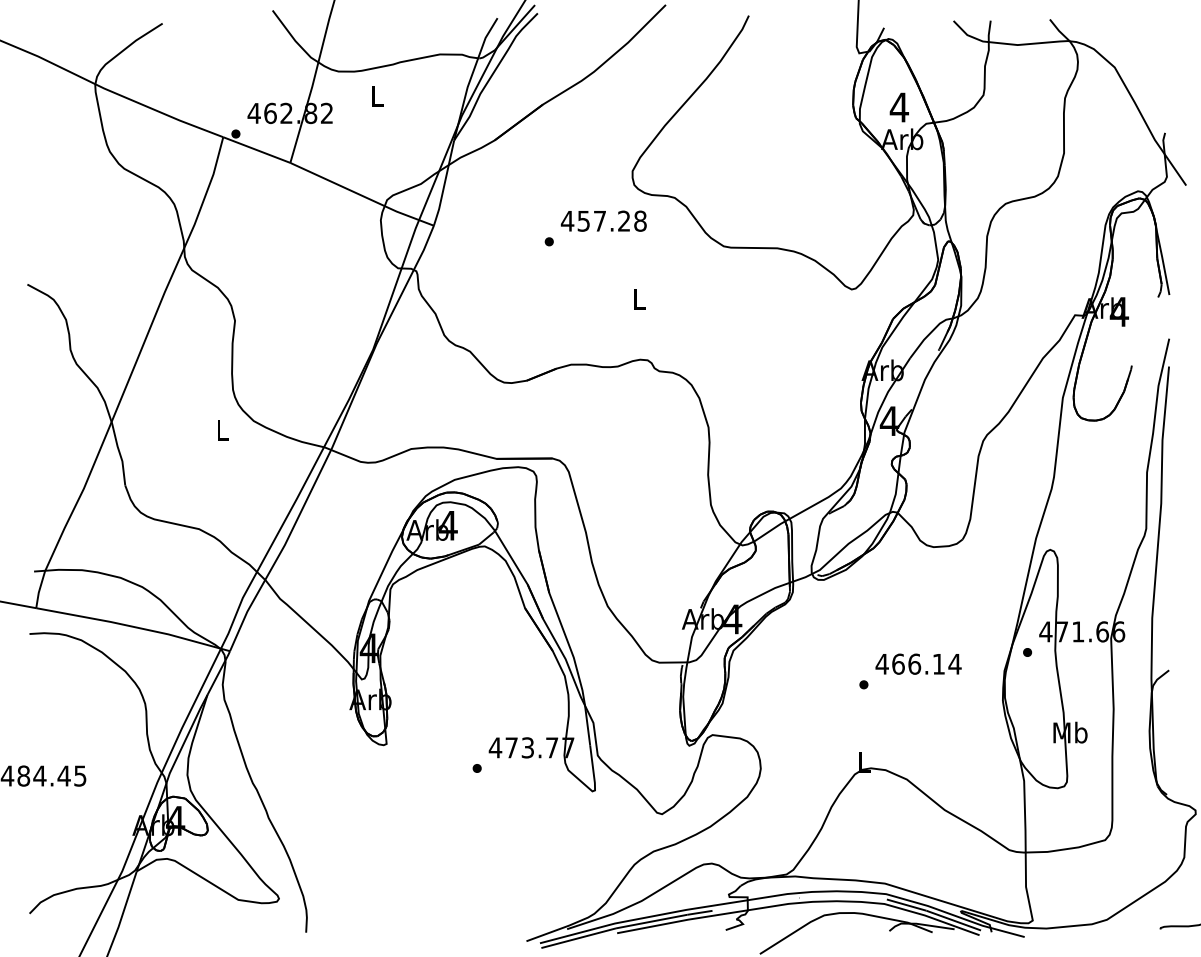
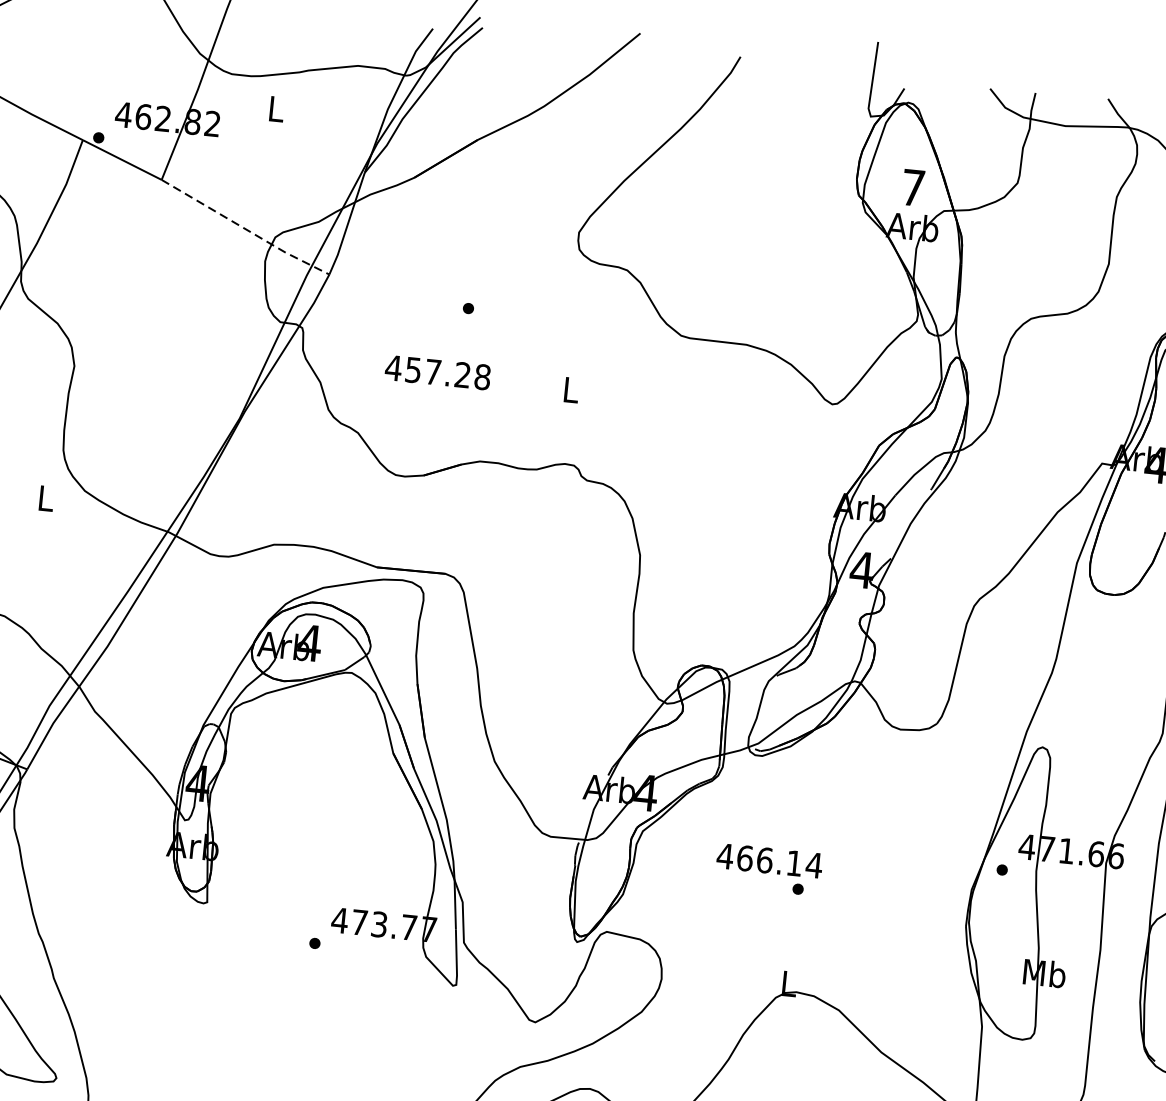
text: (898, 107) -> (912, 187), 4 -> 7
line: (362, 195) -> (245, 228), solid -> dashed
text: (603, 220) -> (437, 371), moved
text: (918, 663) -> (769, 860), moved

